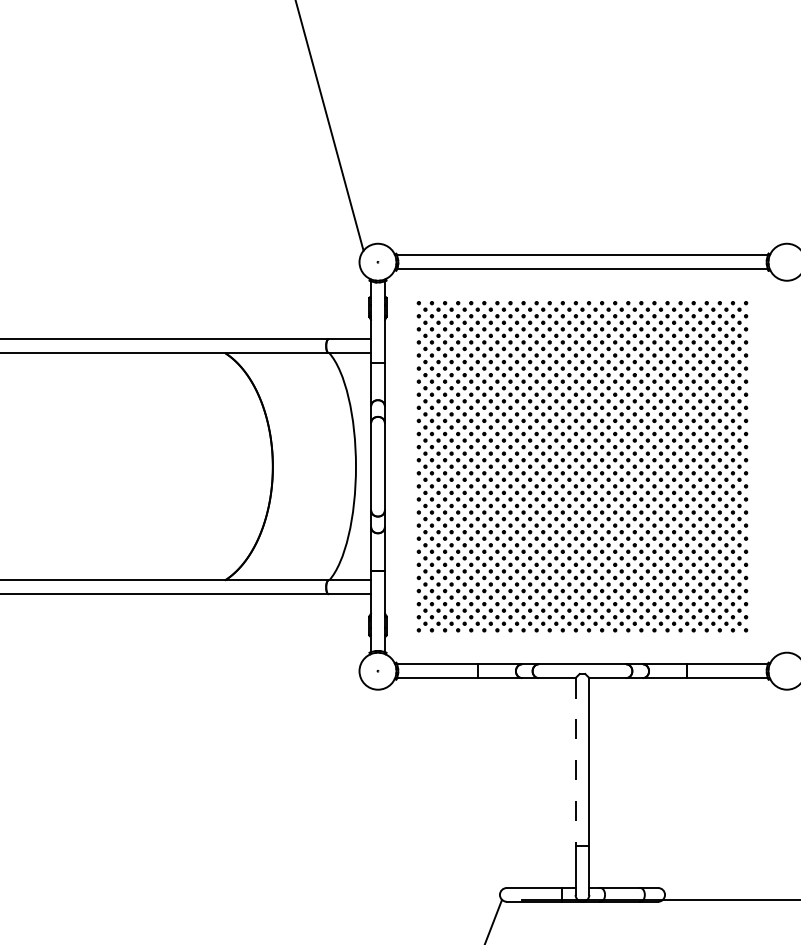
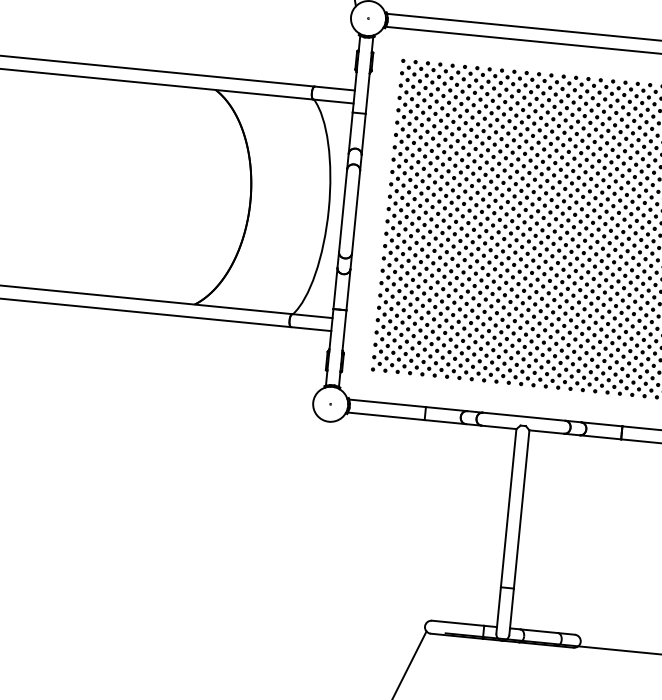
line: (575, 761) -> (508, 507), dashed -> solid

